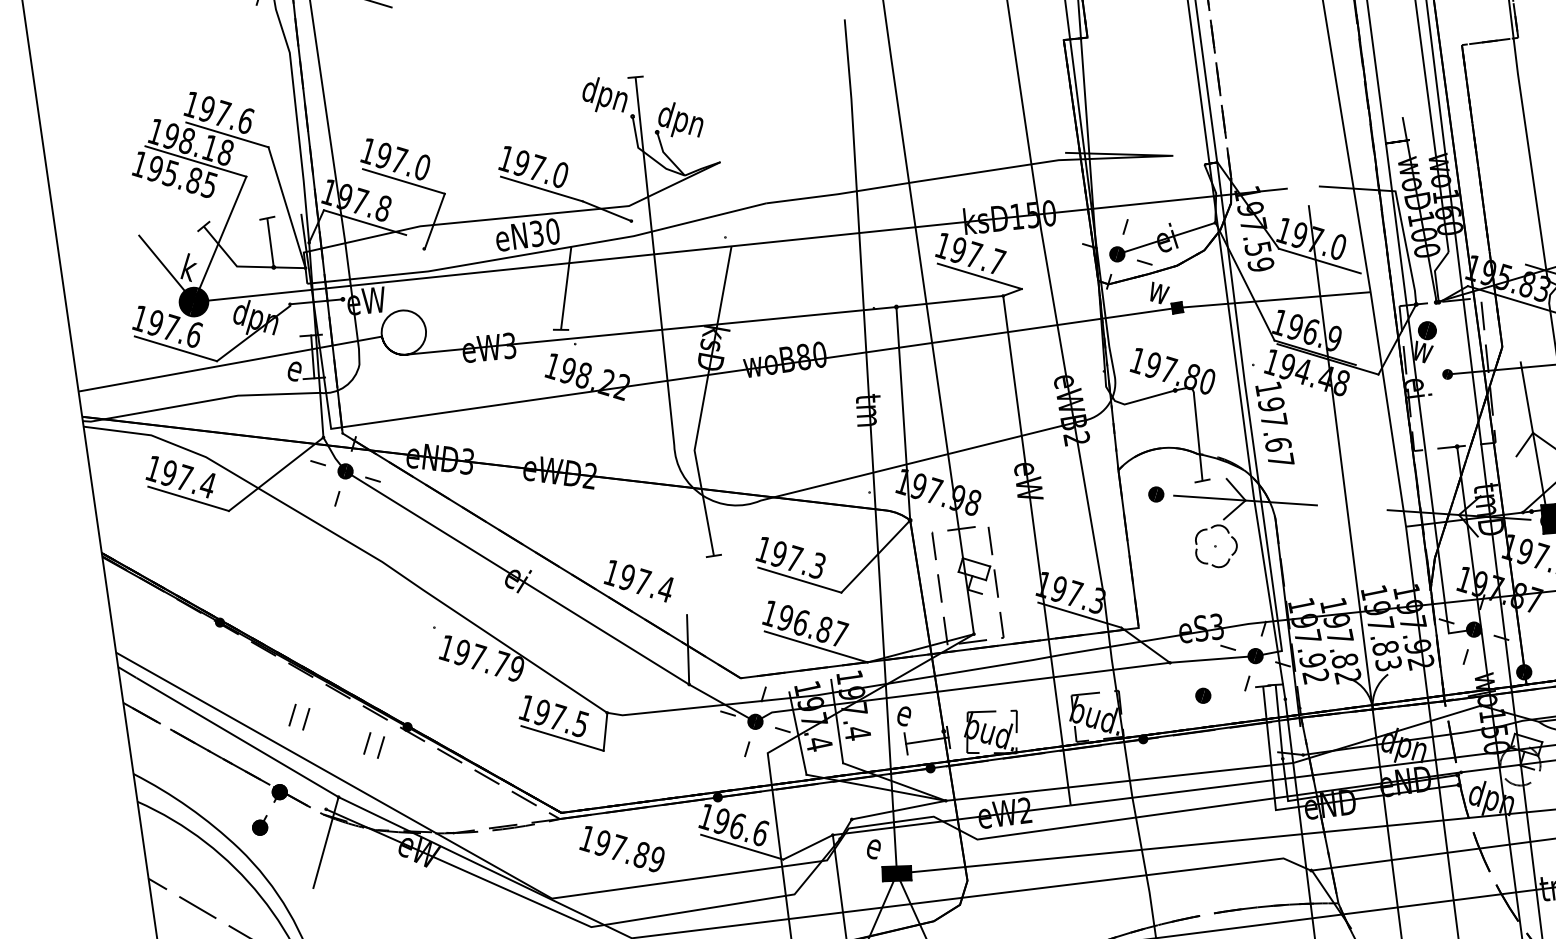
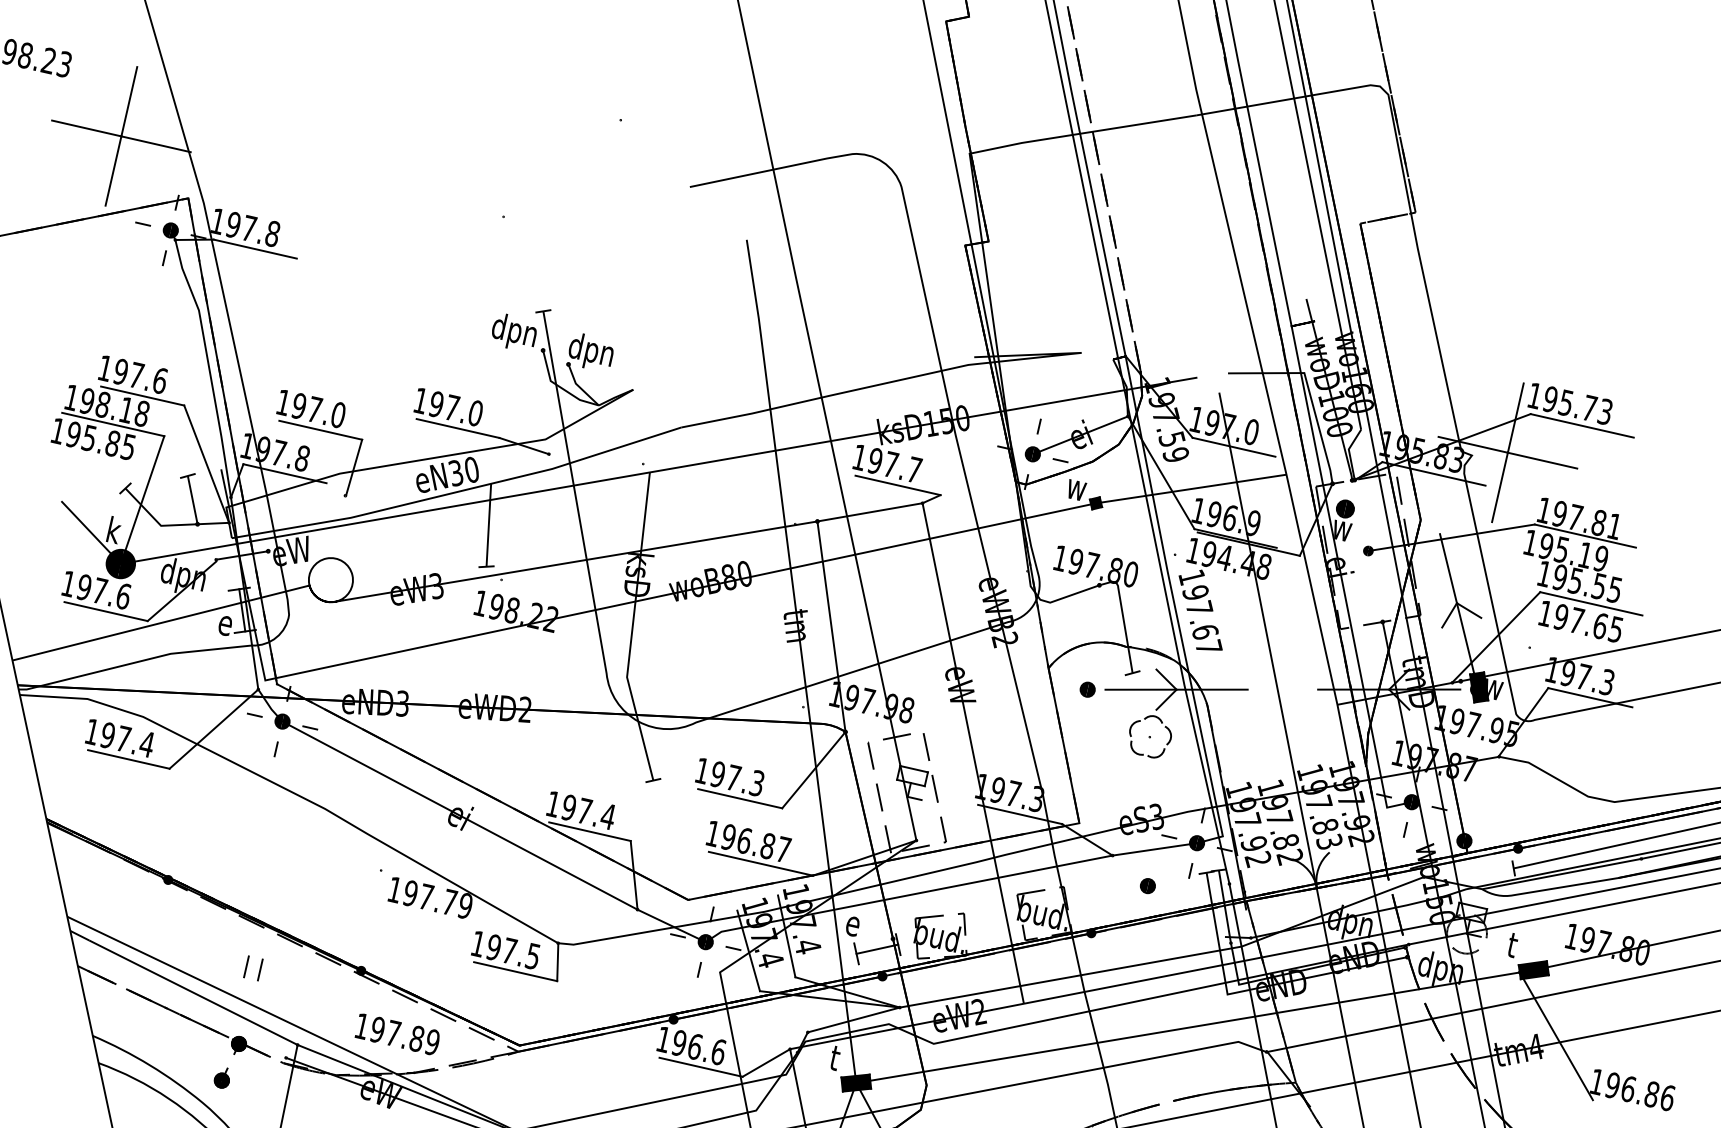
line: (646, 602) -> (589, 831), added
part: (374, 745) -> (329, 991), removed
text: (874, 847) -> (832, 1058), e -> t
text: (621, 849) -> (396, 1034), moved

